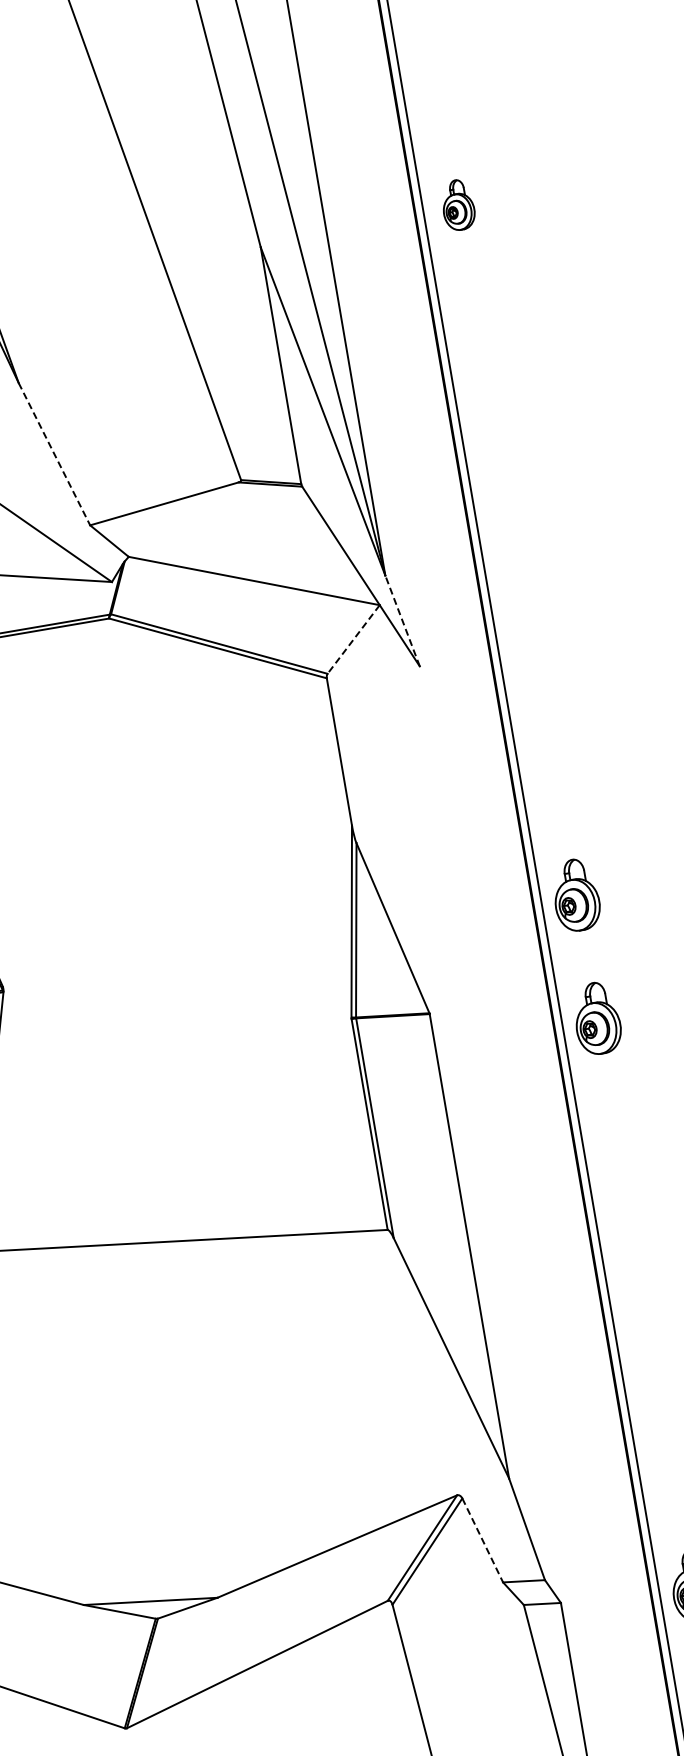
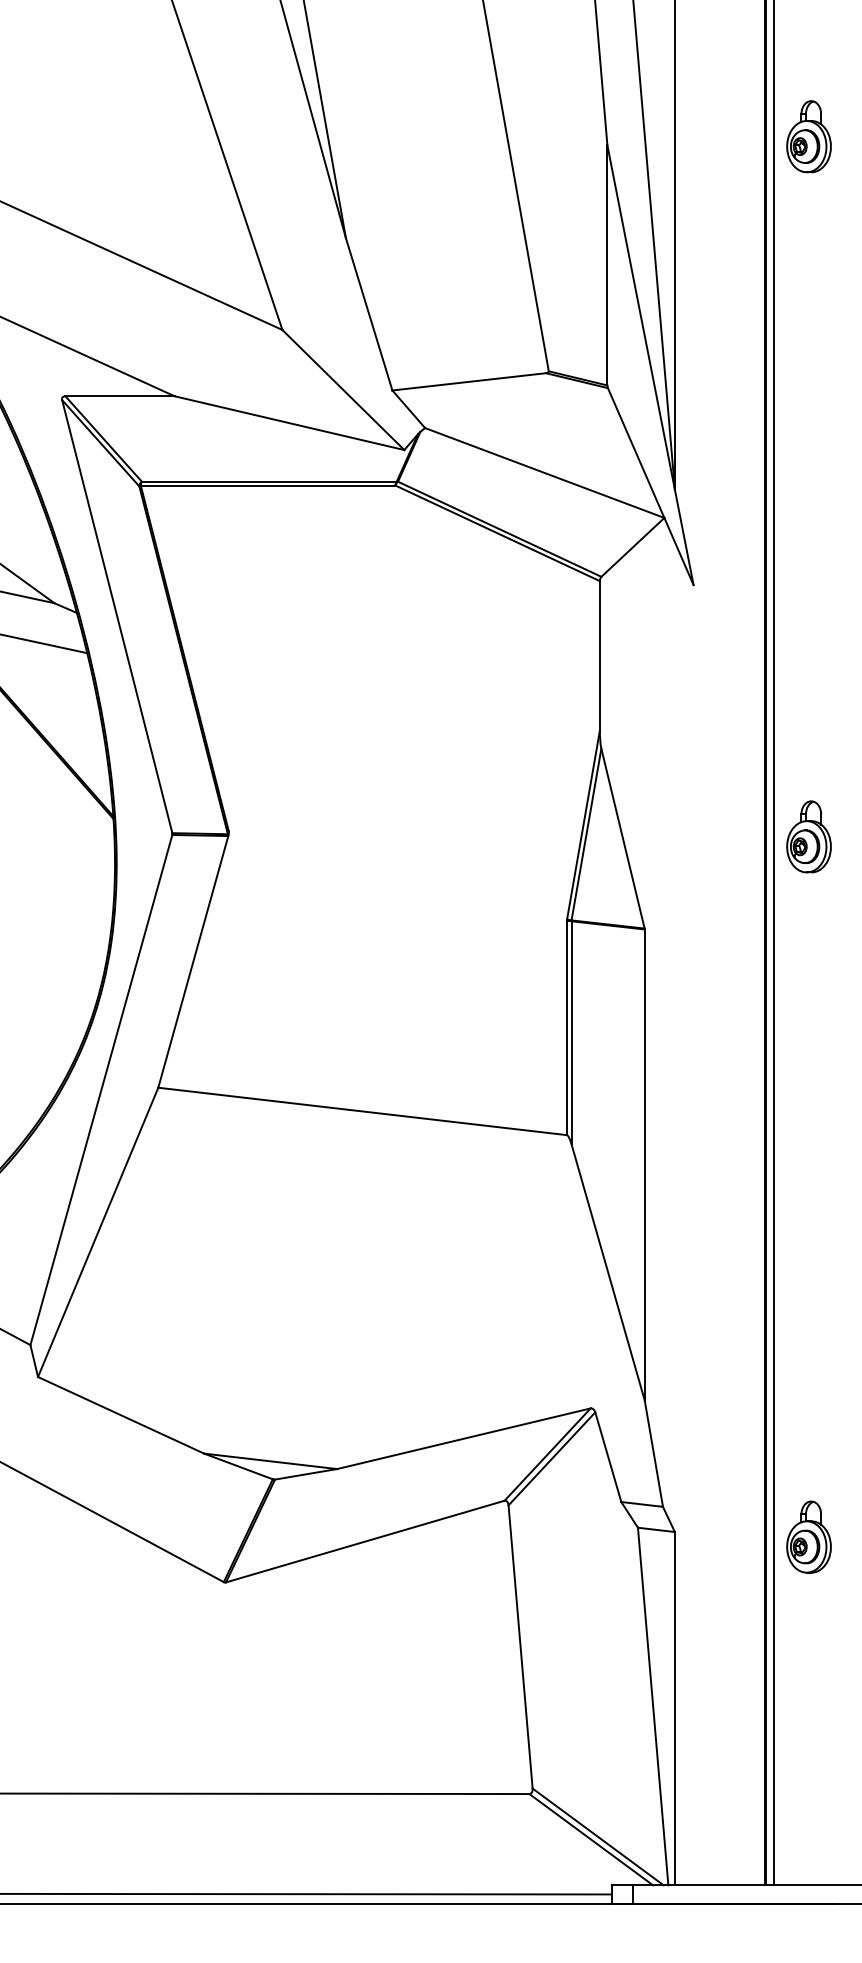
part: (457, 204) -> (808, 136), size x1.43
line: (54, 454) -> (369, 314), dashed -> solid
line: (402, 621) -> (684, 537), dashed -> solid
line: (353, 639) -> (632, 547), dashed -> solid
part: (596, 1018) -> (808, 961), removed
line: (482, 1540) -> (608, 1457), dashed -> solid

